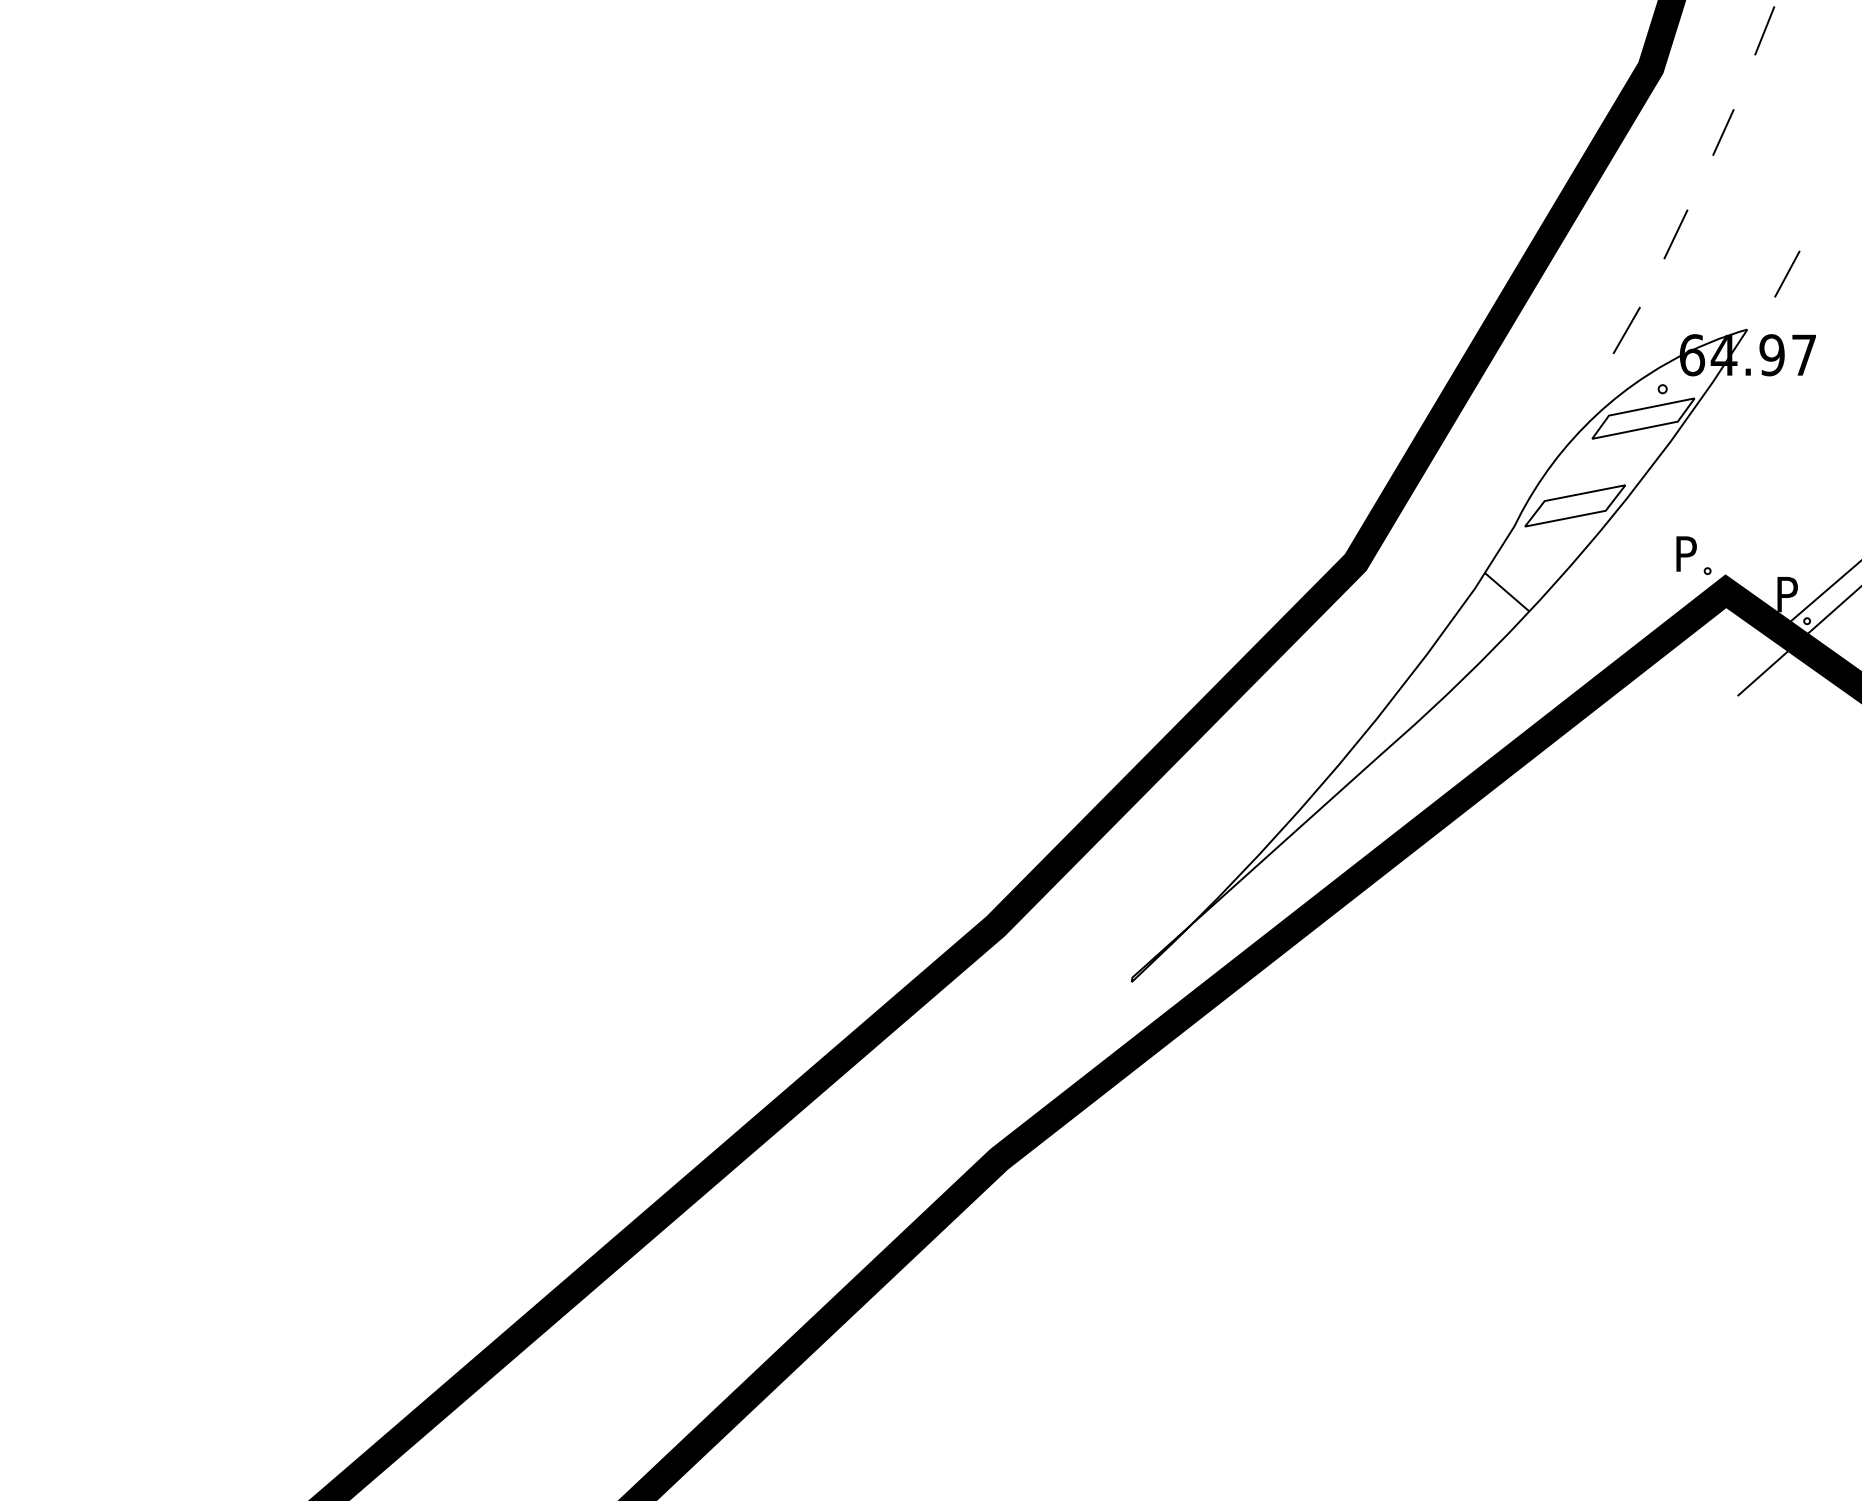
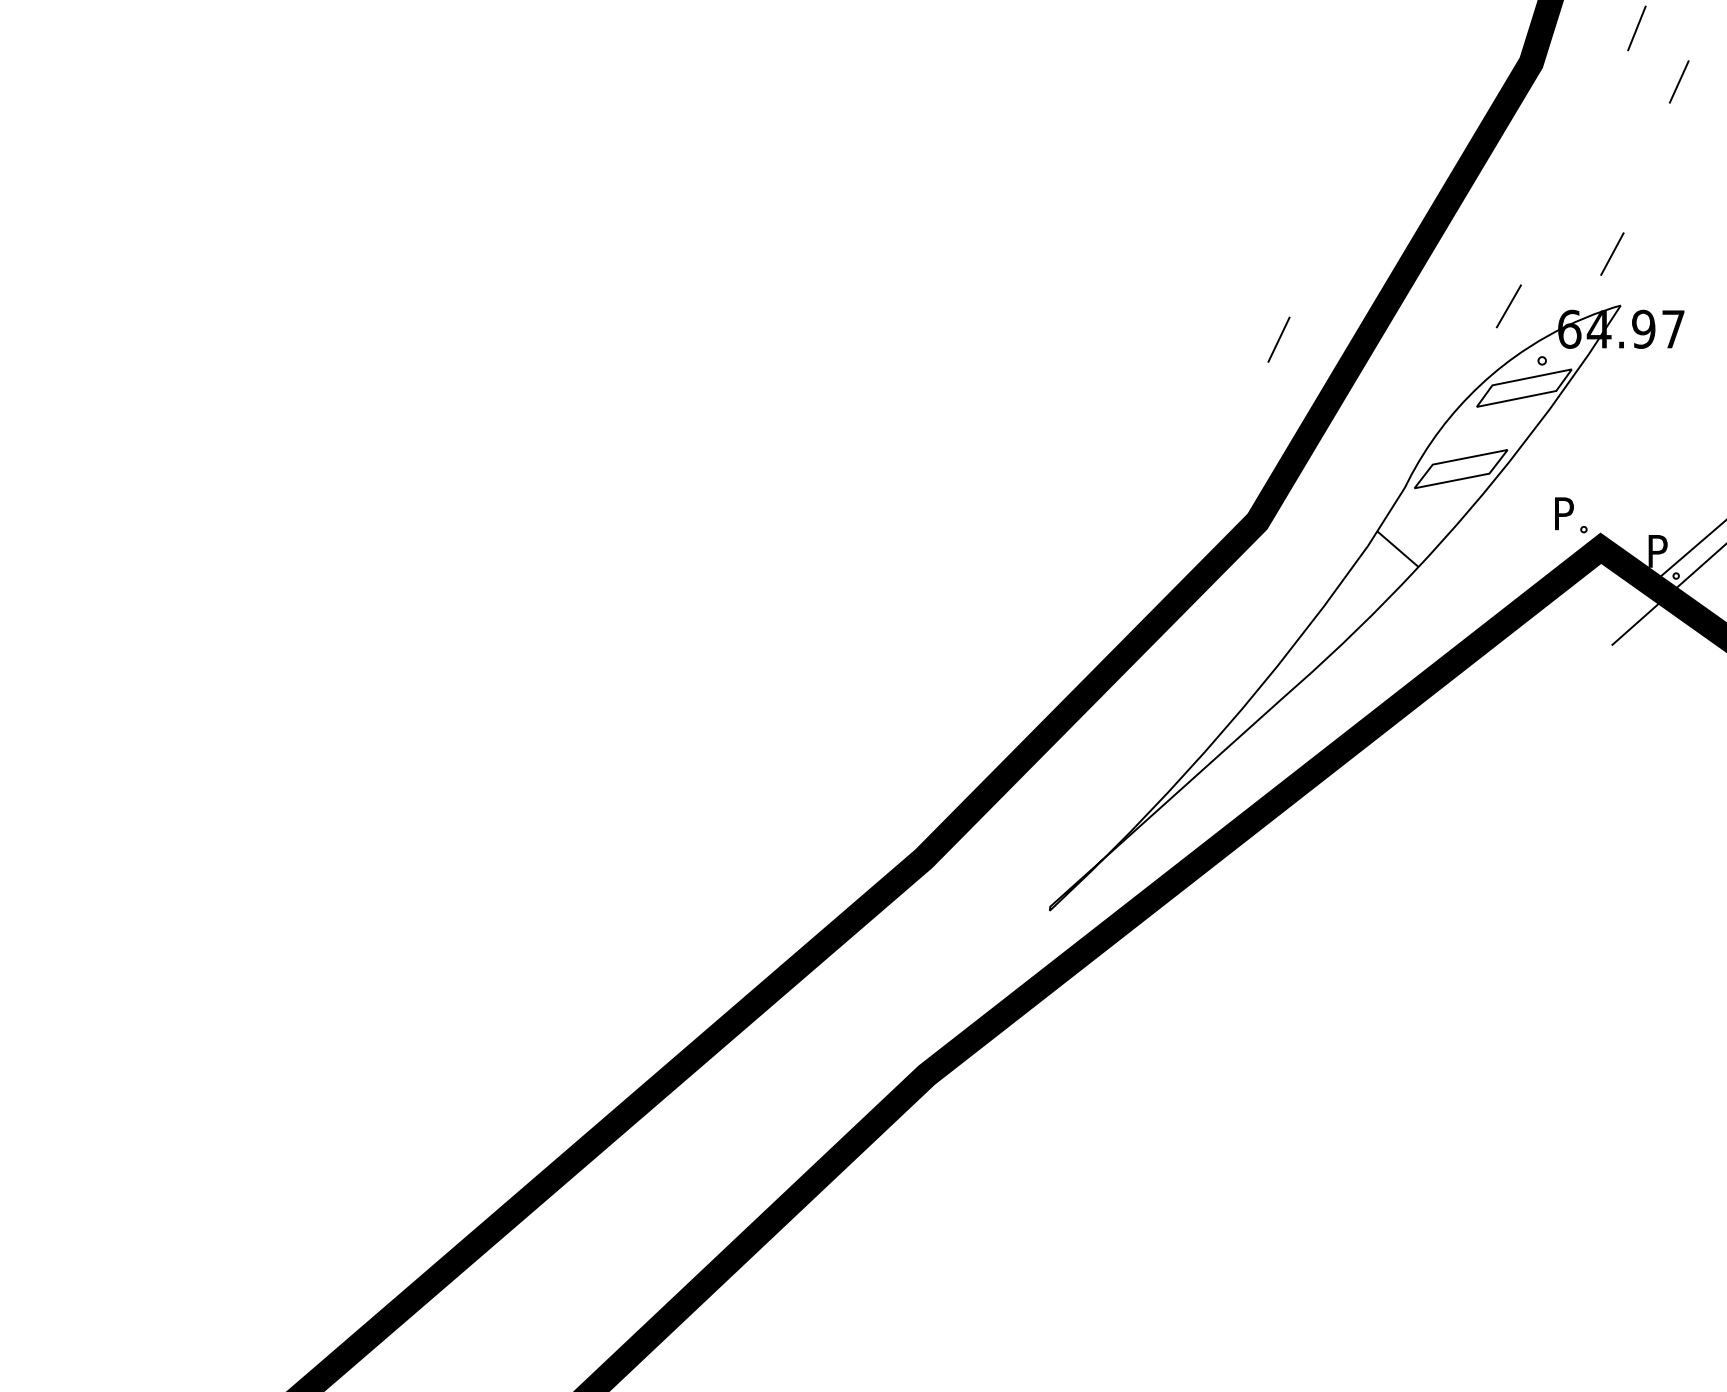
line: (1723, 132) -> (1679, 81), moved
line: (1675, 234) -> (1278, 339), moved
line: (1787, 273) -> (1612, 253), moved

